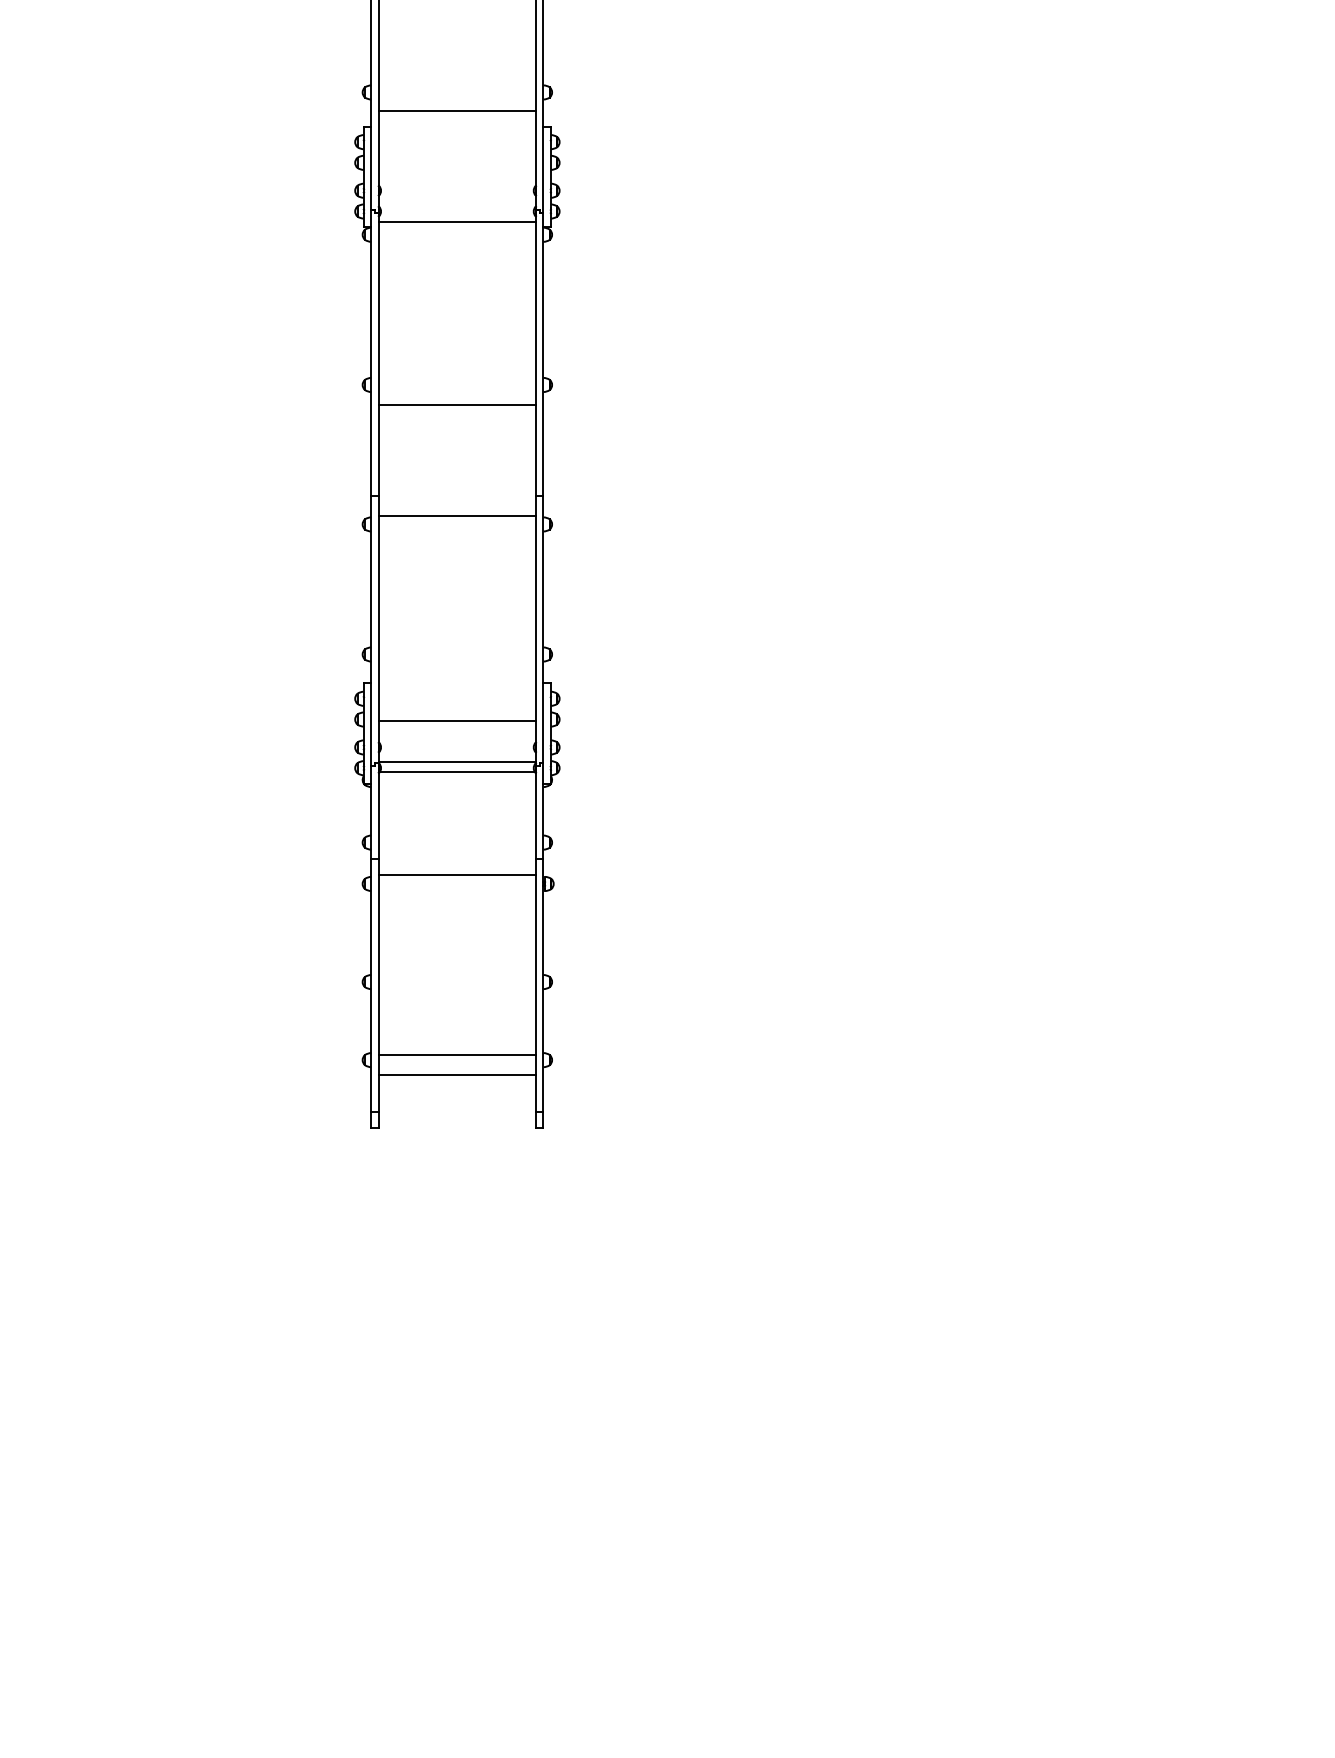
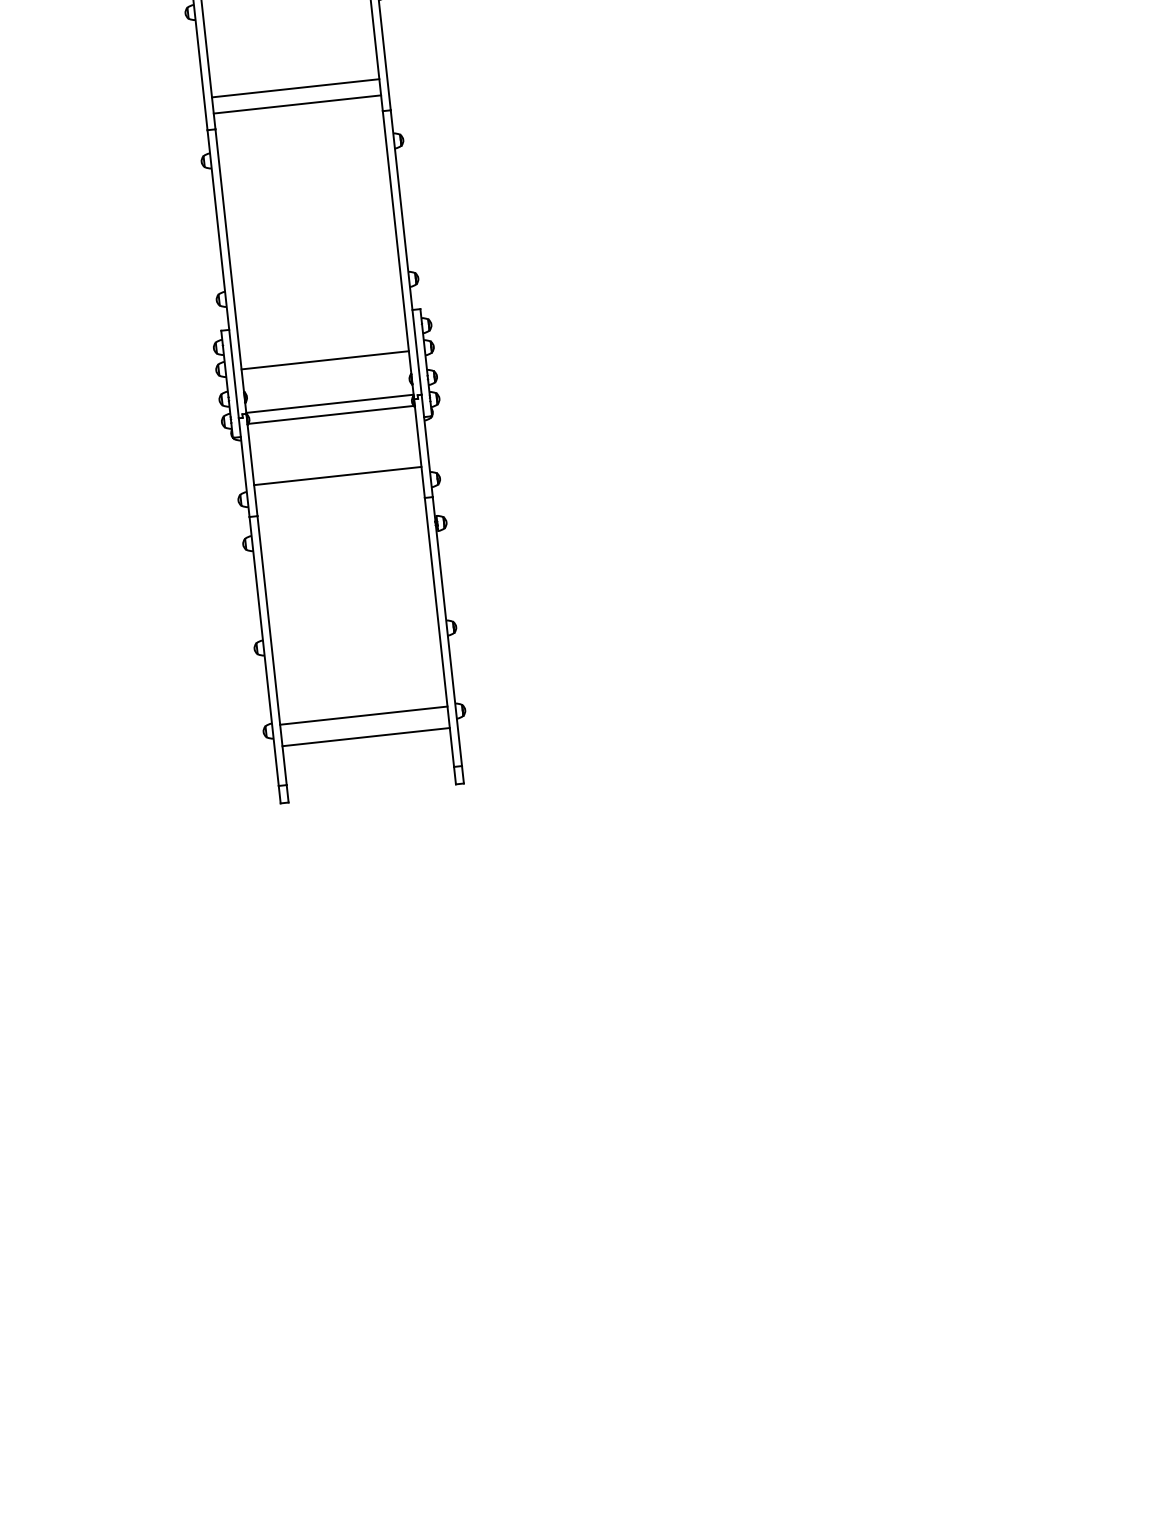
line: (457, 404) -> (297, 104), moved
line: (457, 515) -> (295, 88), moved
line: (457, 874) -> (337, 475), moved

